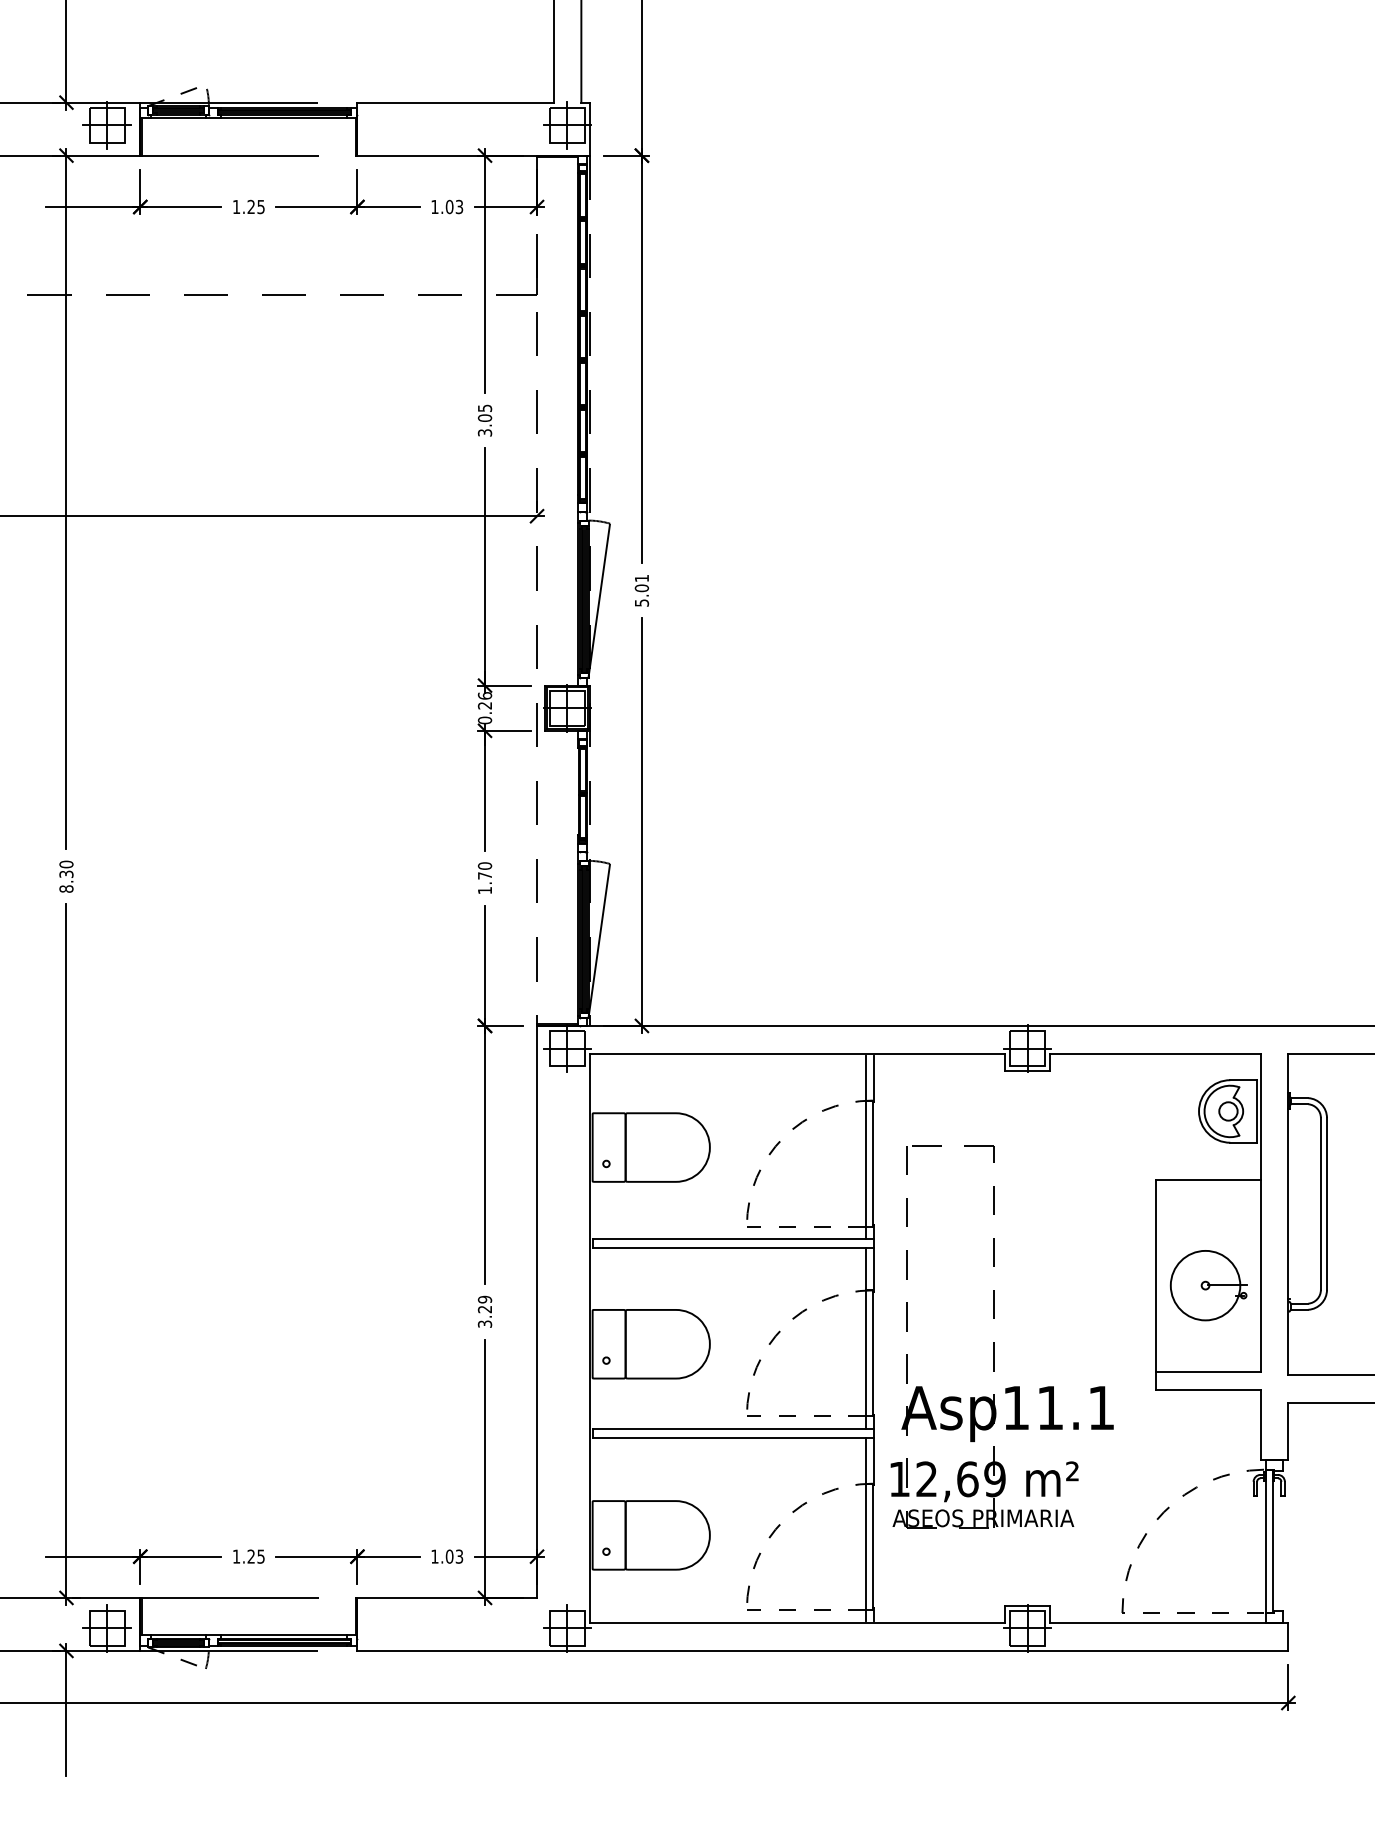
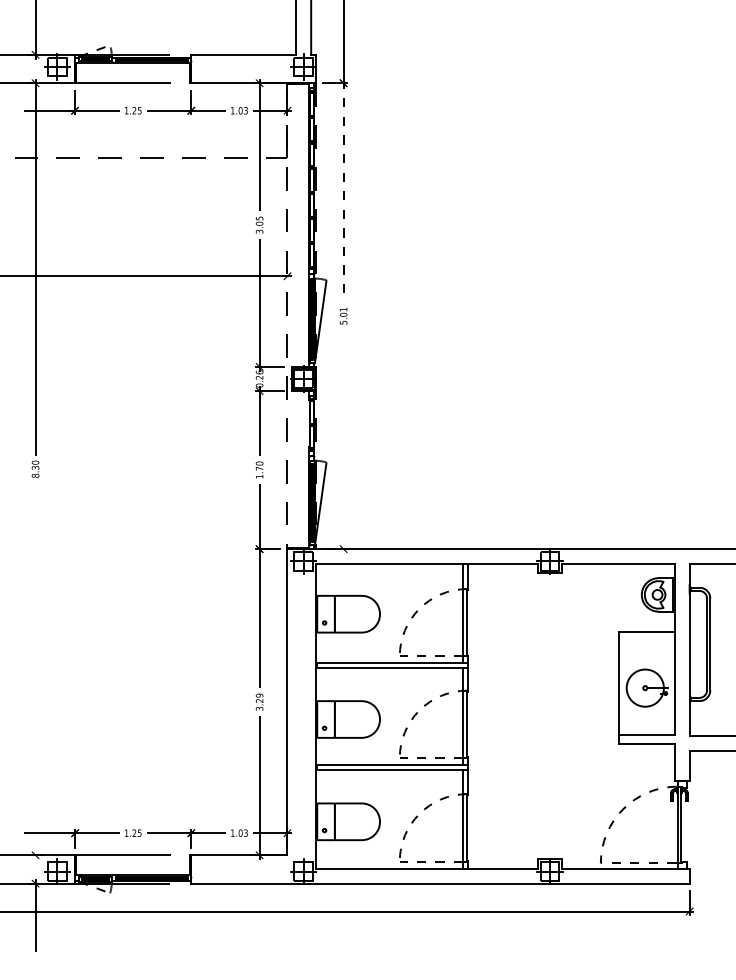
line: (641, 356) -> (343, 190), solid -> dashed
line: (641, 824) -> (343, 441), removed
line: (66, 1254) -> (35, 671), removed
part: (1002, 1336) -> (536, 715), removed

